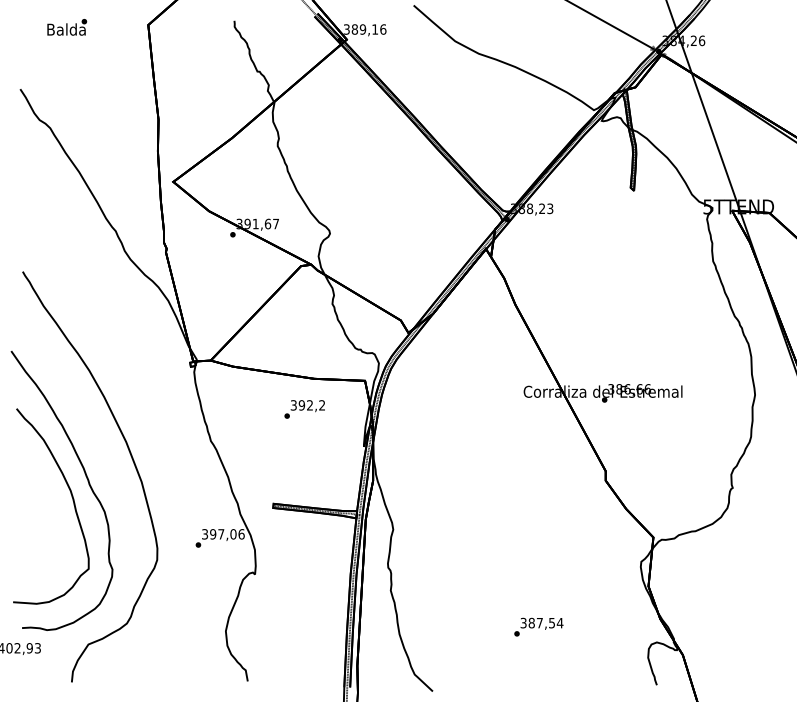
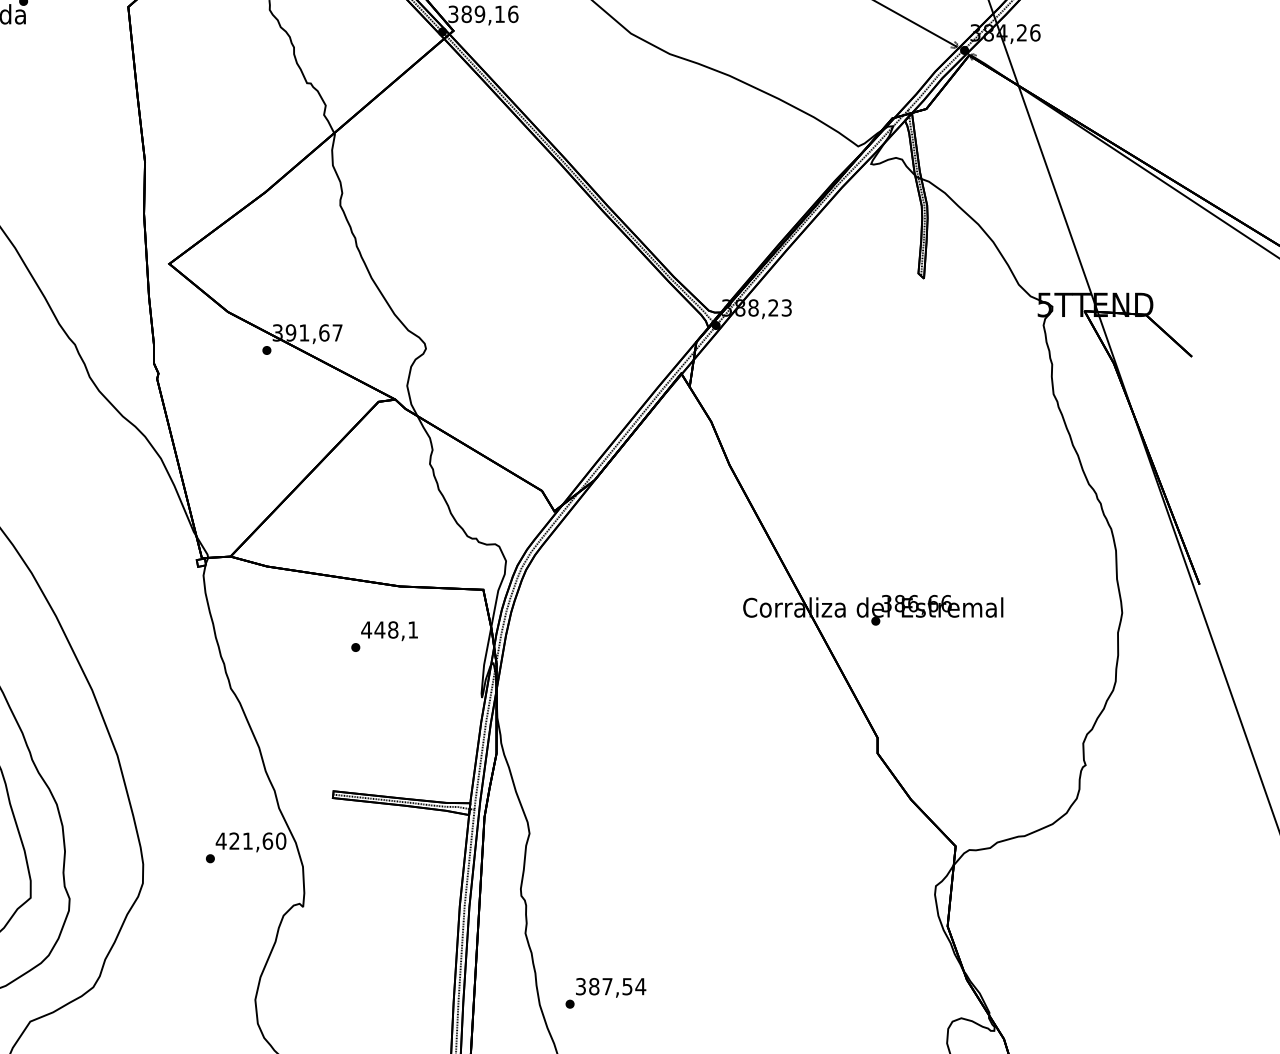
text: (307, 405) -> (389, 630), 392,2 -> 448,1
text: (222, 534) -> (249, 841), 397,06 -> 421,60
text: (538, 626) -> (605, 992), moved

